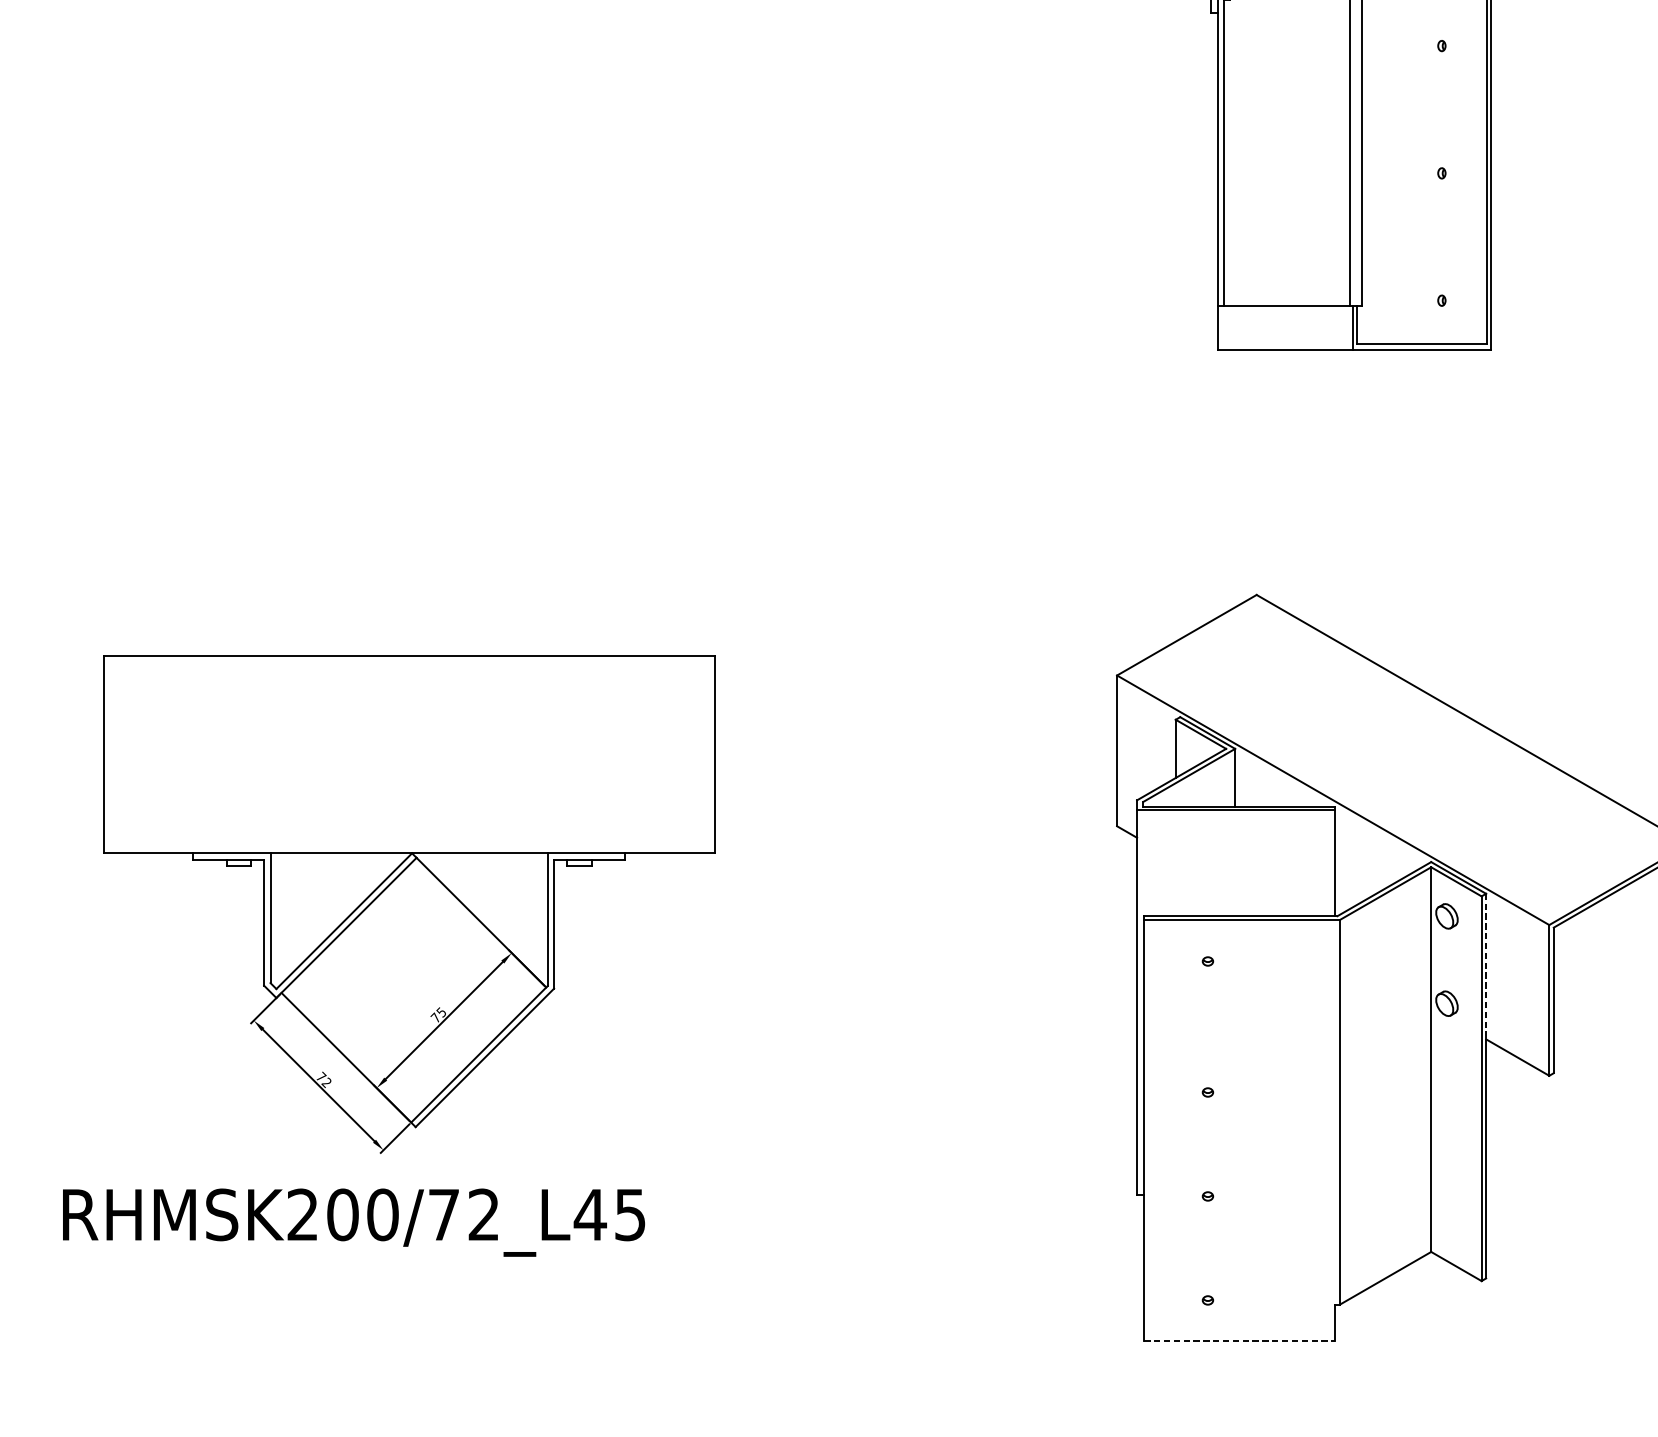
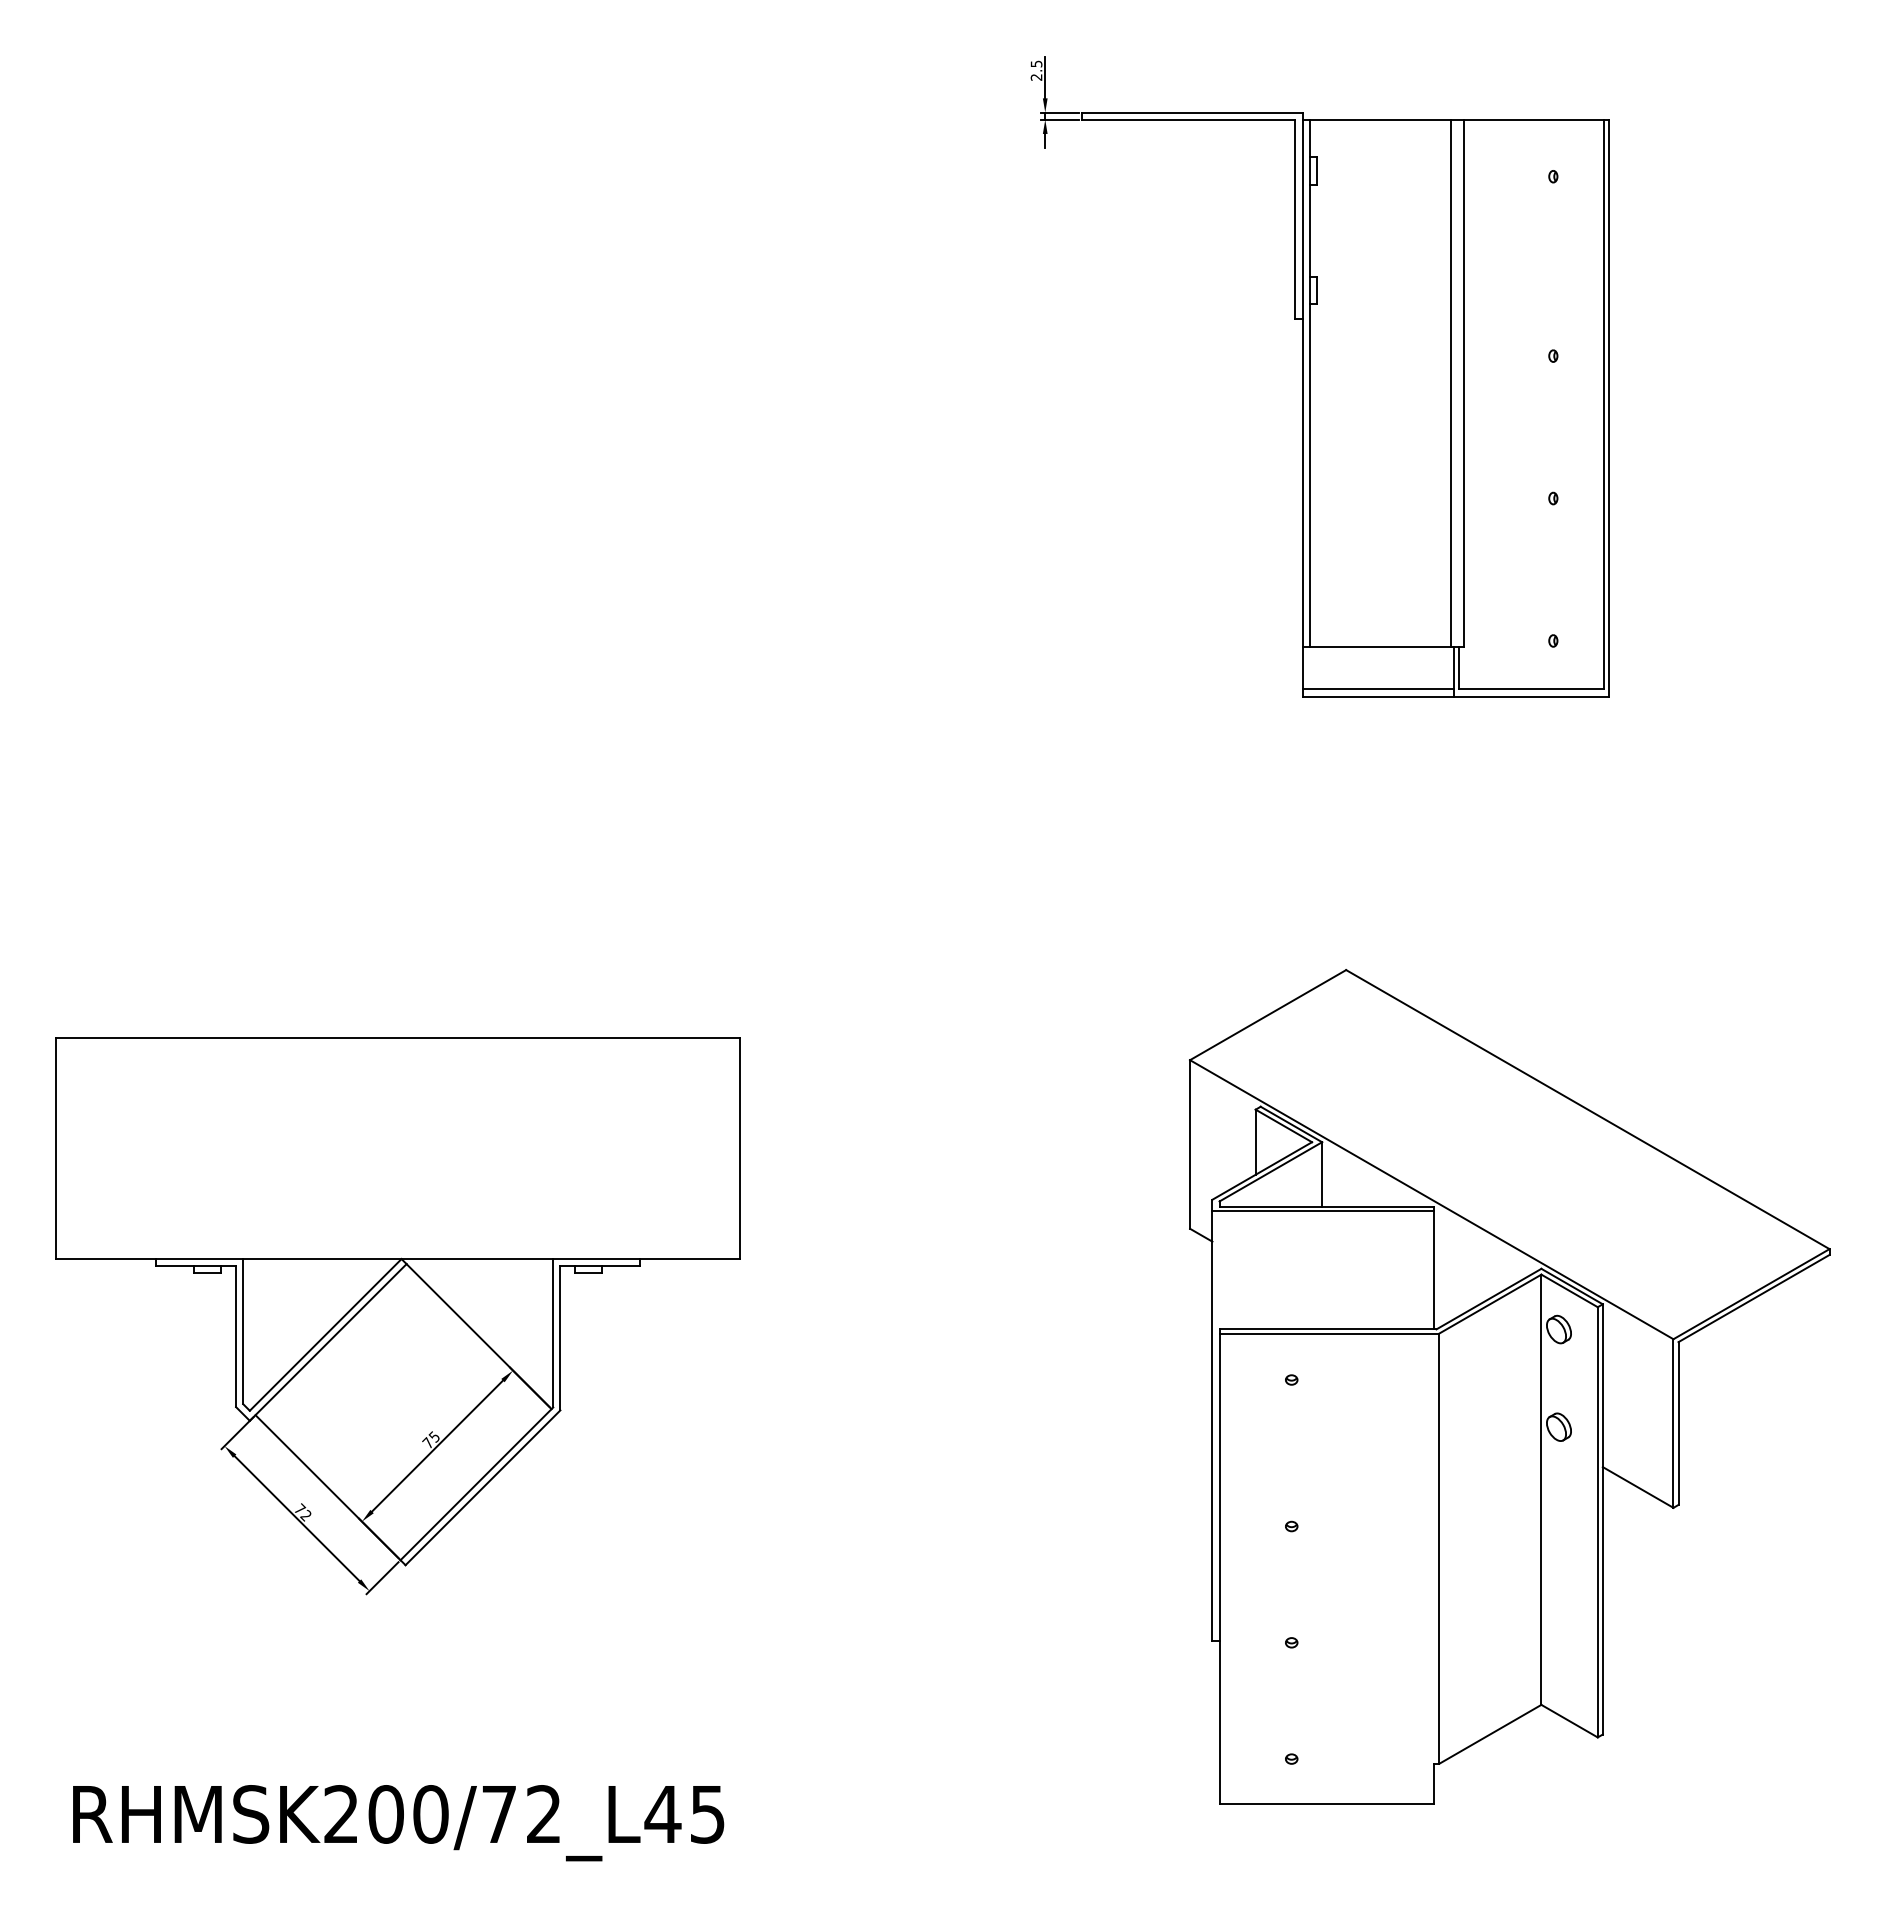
line: (1284, 344) -> (1377, 689), added
line: (1485, 967) -> (1602, 1386), dashed -> solid
text: (353, 1223) -> (398, 1823), moved
line: (1239, 1341) -> (1327, 1804), dashed -> solid

